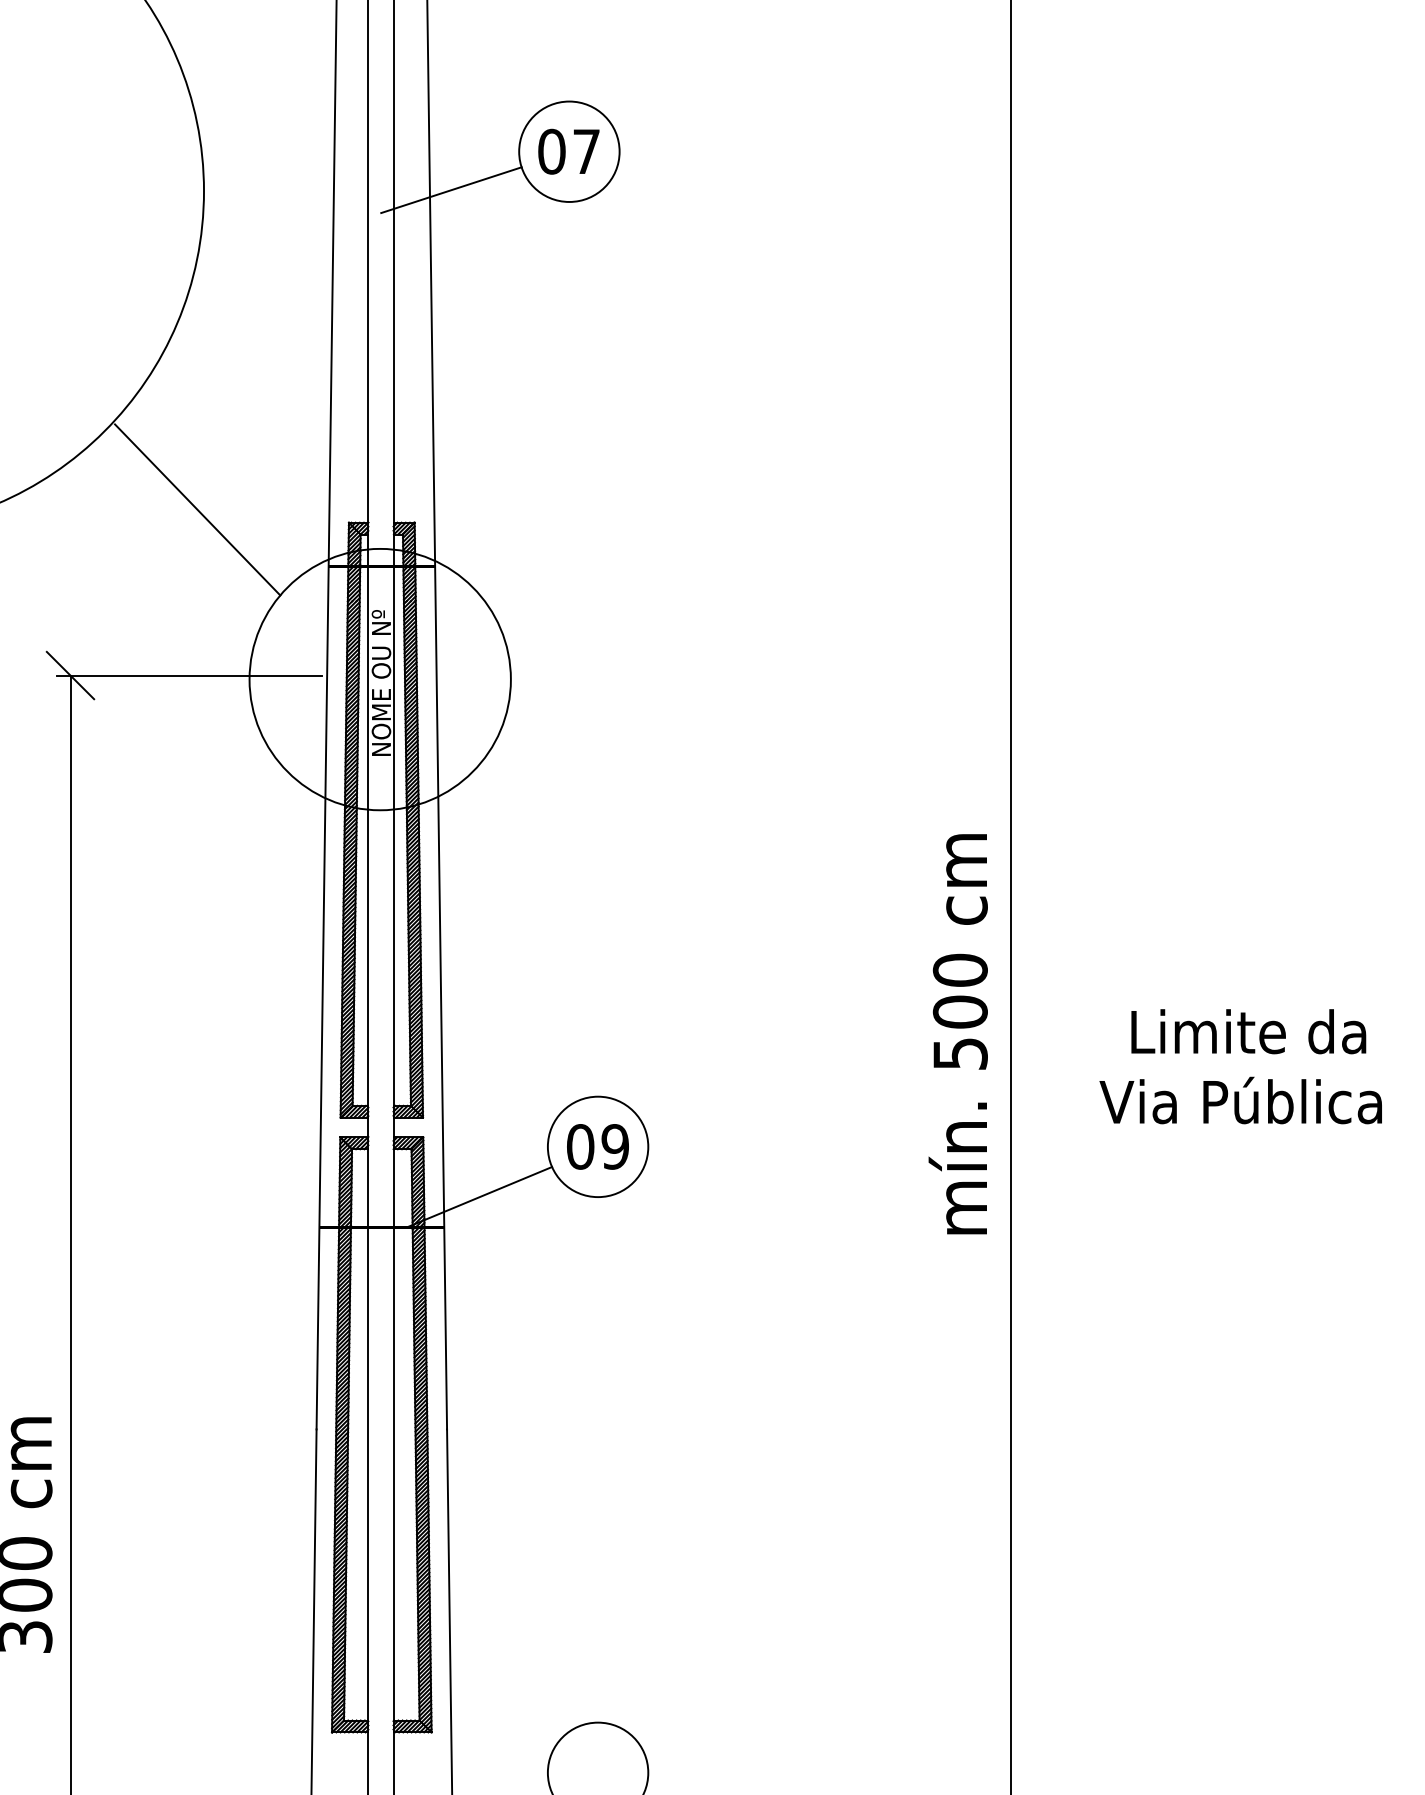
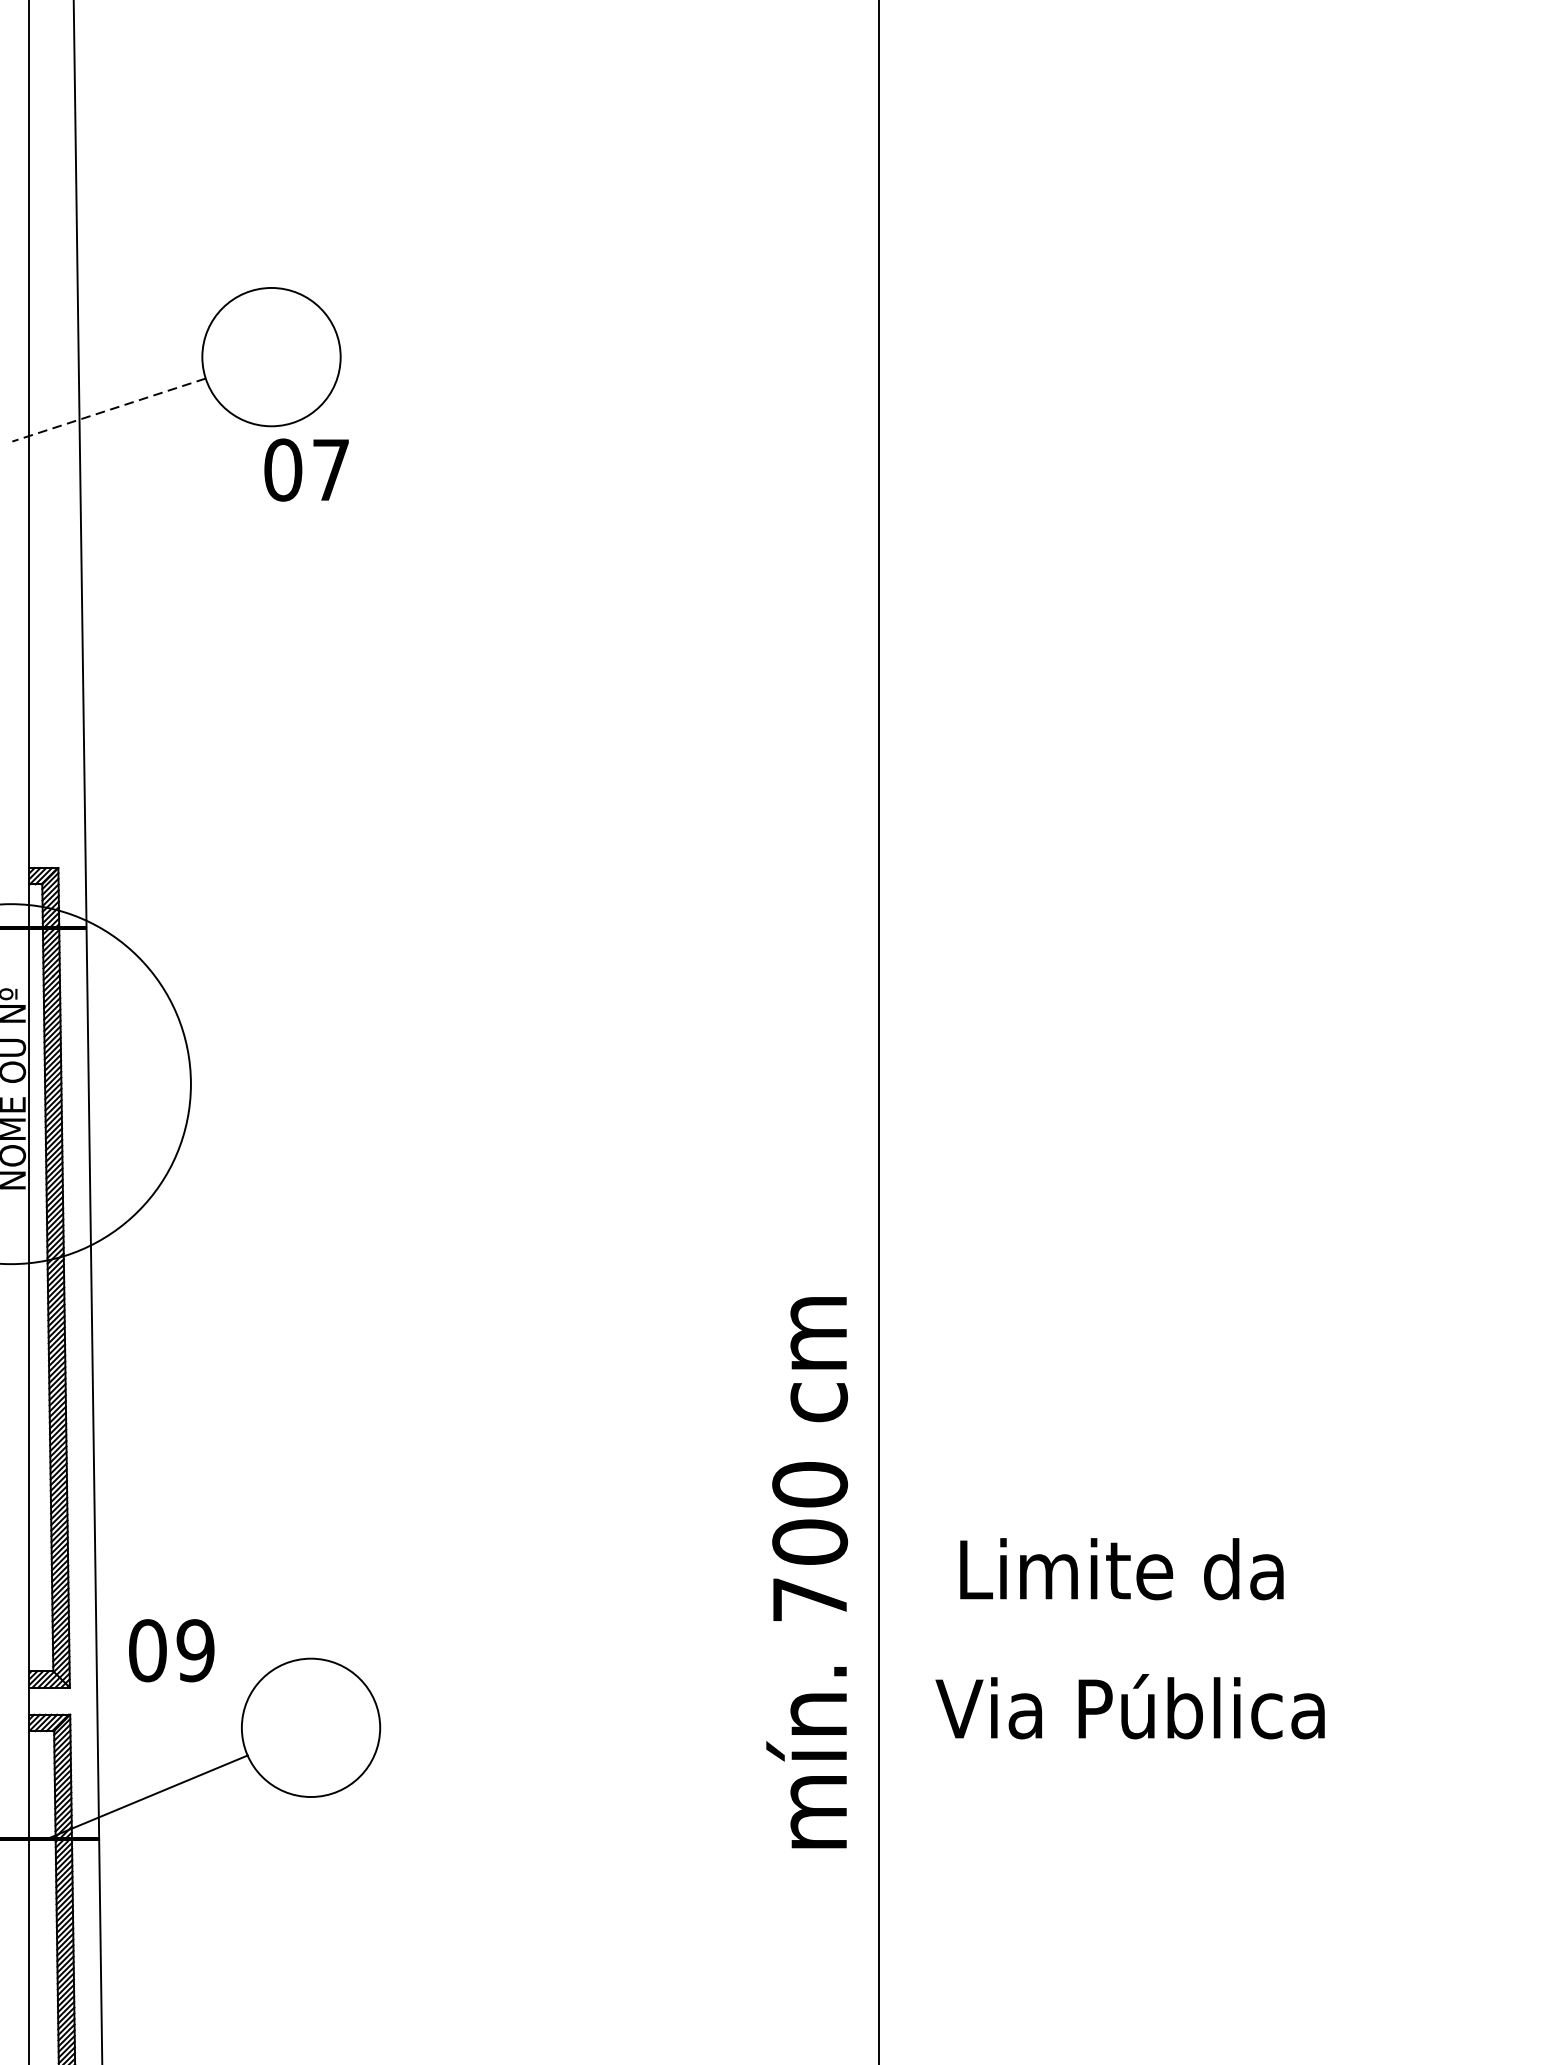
text: (568, 151) -> (306, 469), moved
line: (451, 190) -> (109, 410), solid -> dashed
text: (1248, 1031) -> (1121, 1568), moved
text: (960, 1053) -> (810, 1599), 500 -> 700
text: (1240, 1100) -> (1129, 1706), moved
text: (597, 1146) -> (171, 1650), moved

